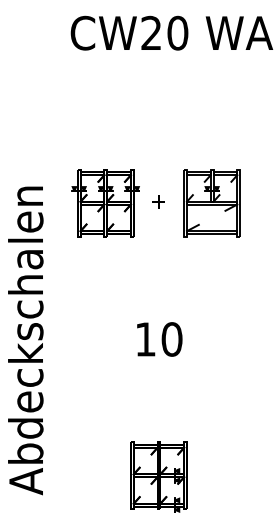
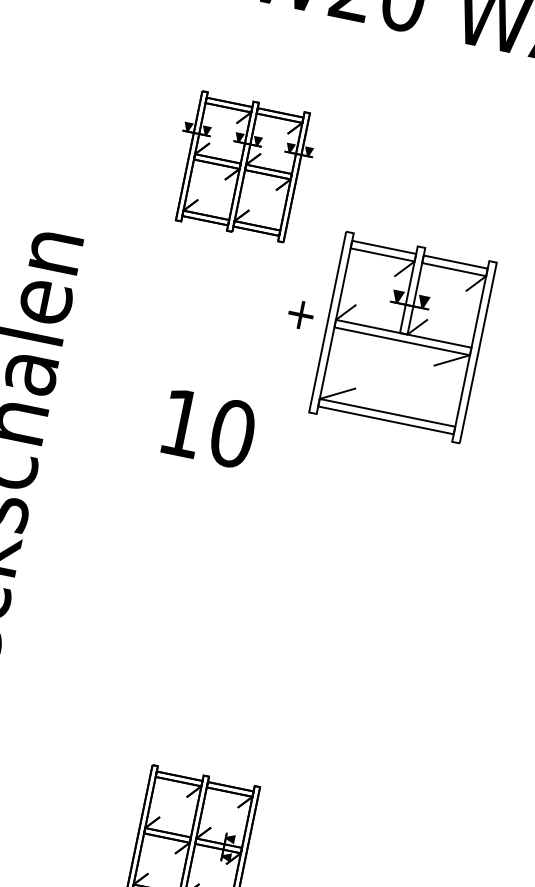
part: (105, 203) -> (242, 167), moved
part: (211, 203) -> (401, 338), size x1.4
text: (159, 339) -> (208, 428), moved

